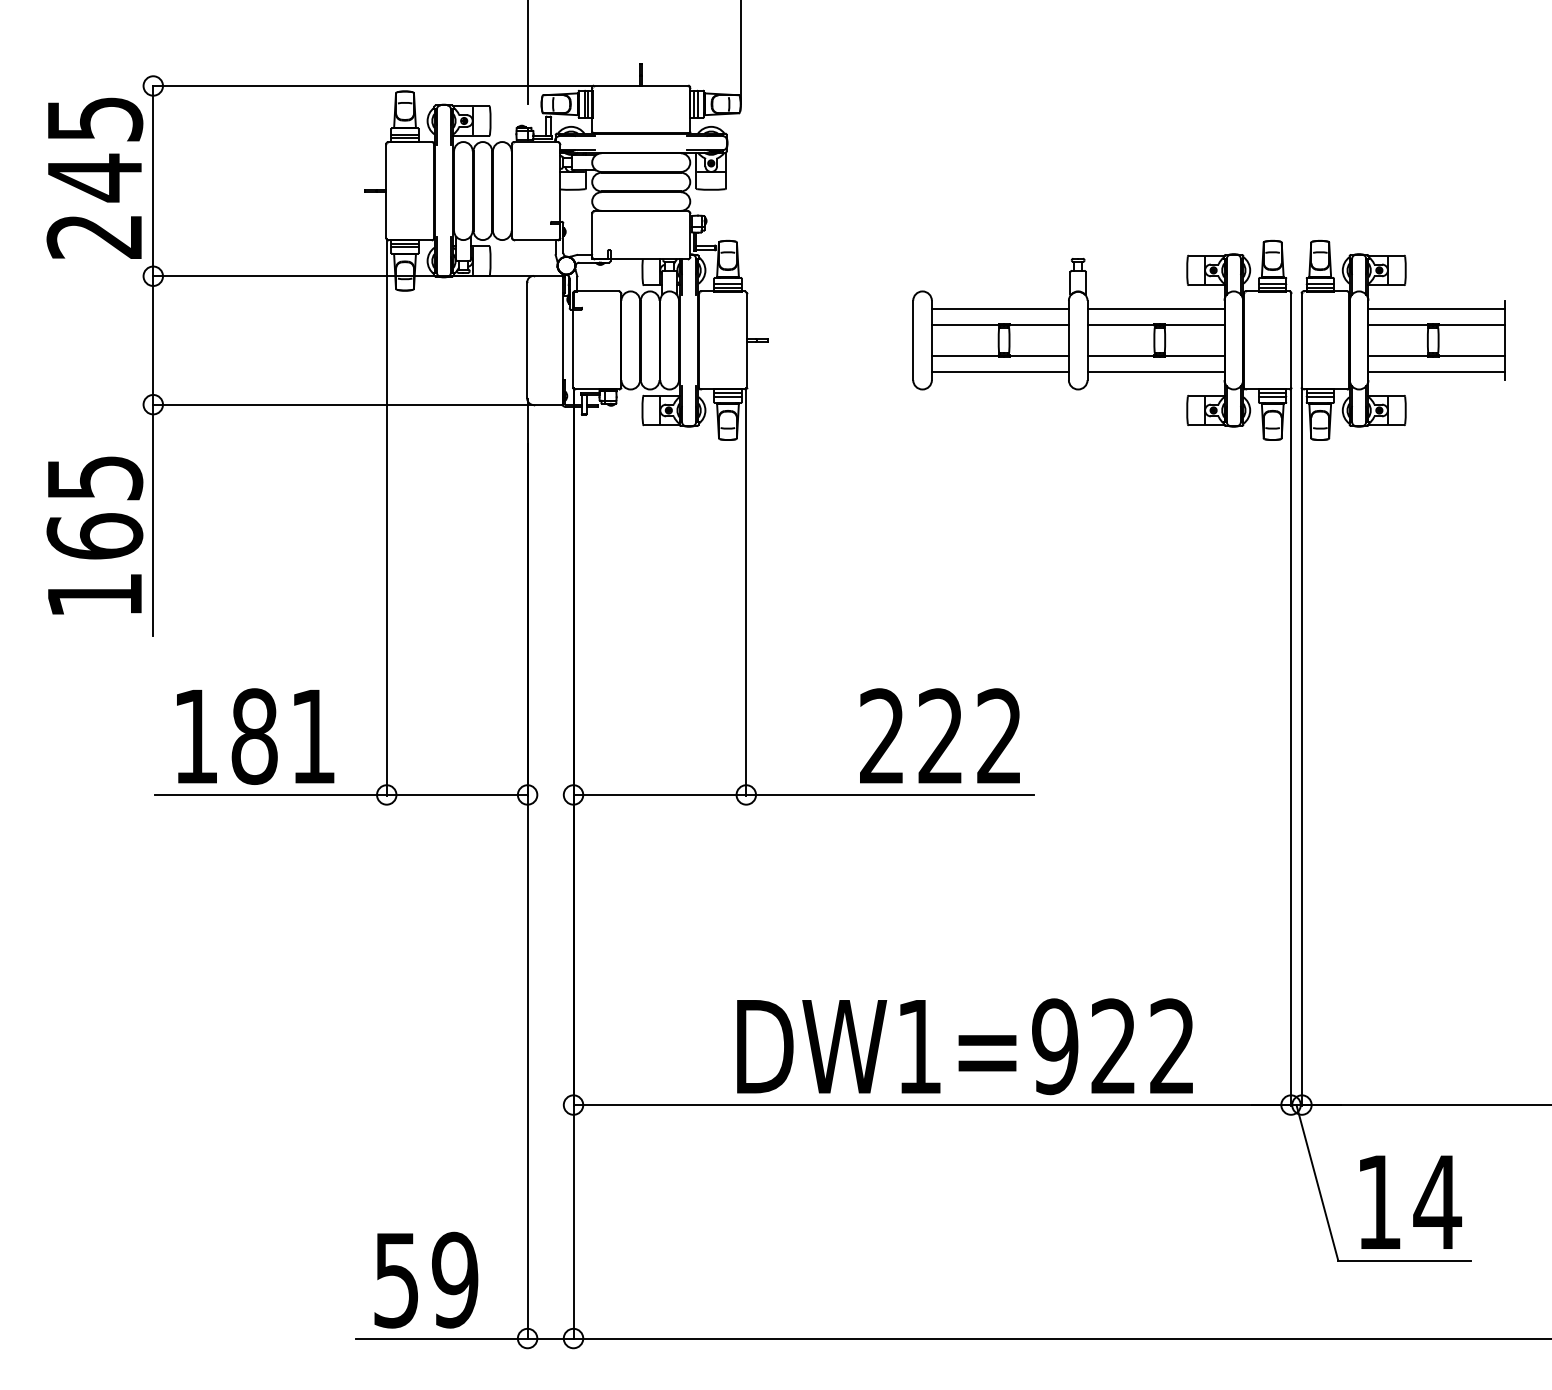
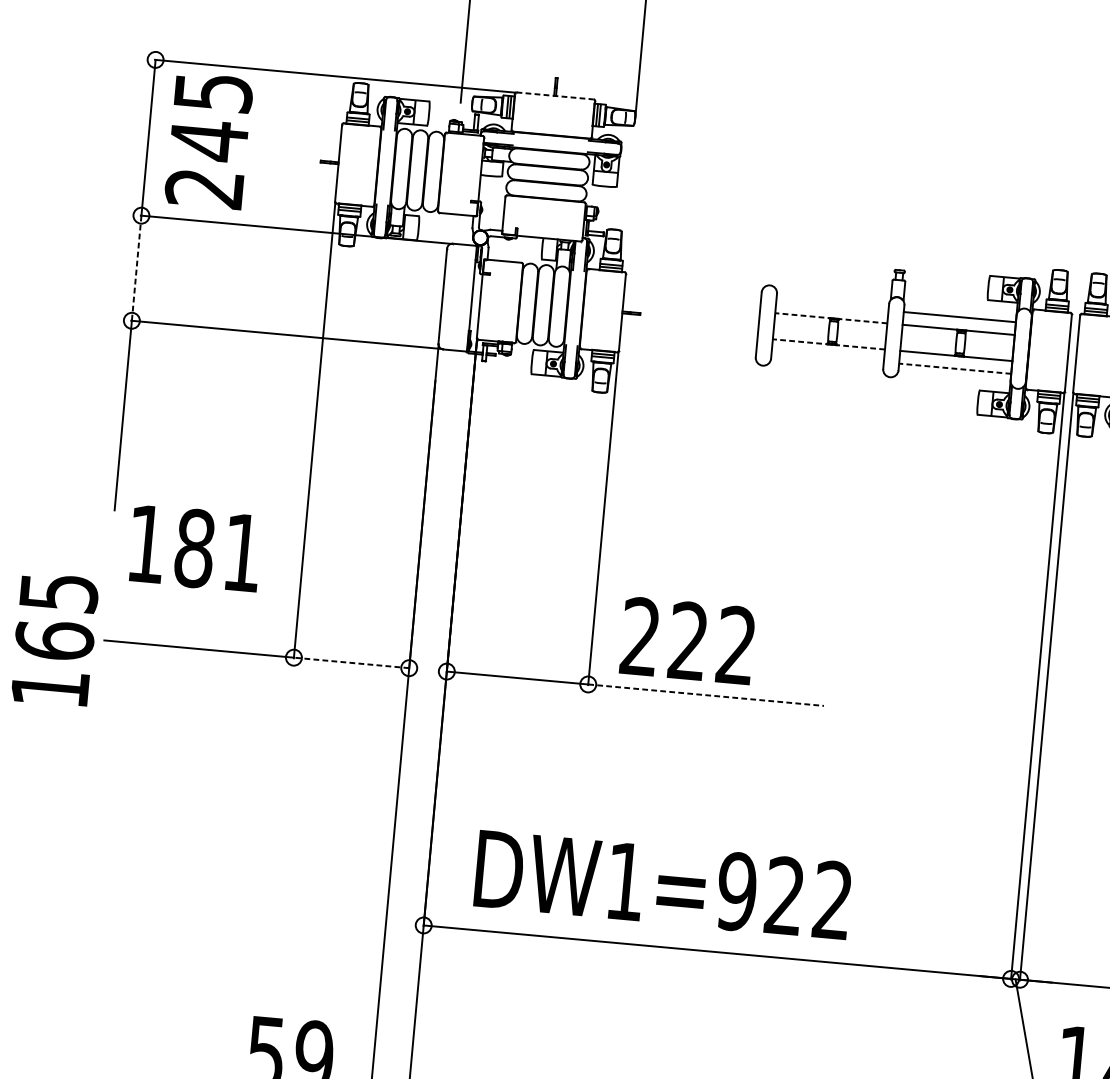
line: (641, 85) -> (555, 95), solid -> dashed
text: (94, 177) -> (208, 140), moved
line: (999, 308) -> (831, 305), removed
line: (999, 324) -> (830, 318), solid -> dashed
line: (153, 340) -> (136, 268), solid -> dashed
line: (999, 356) -> (828, 344), solid -> dashed
line: (999, 371) -> (827, 356), removed
line: (1155, 371) -> (954, 368), solid -> dashed
text: (94, 535) -> (54, 639), moved
text: (939, 735) -> (687, 640), moved
text: (255, 736) -> (195, 548), moved
line: (456, 794) -> (351, 662), solid -> dashed
line: (890, 794) -> (706, 694), solid -> dashed
text: (964, 1046) -> (662, 884), moved

